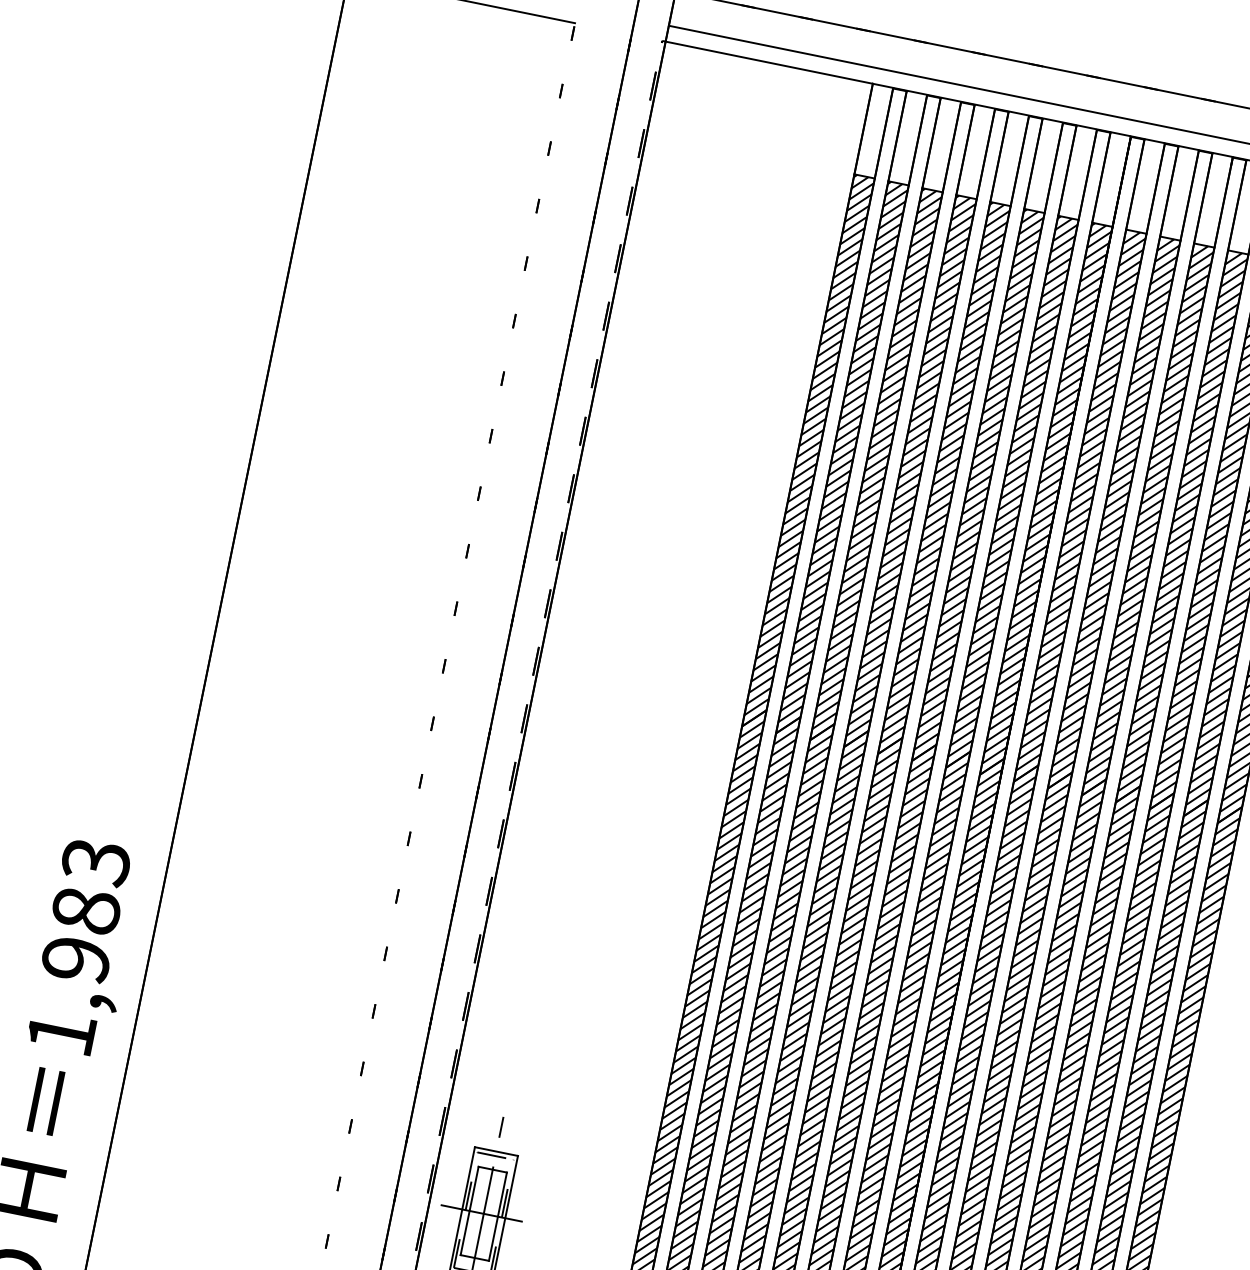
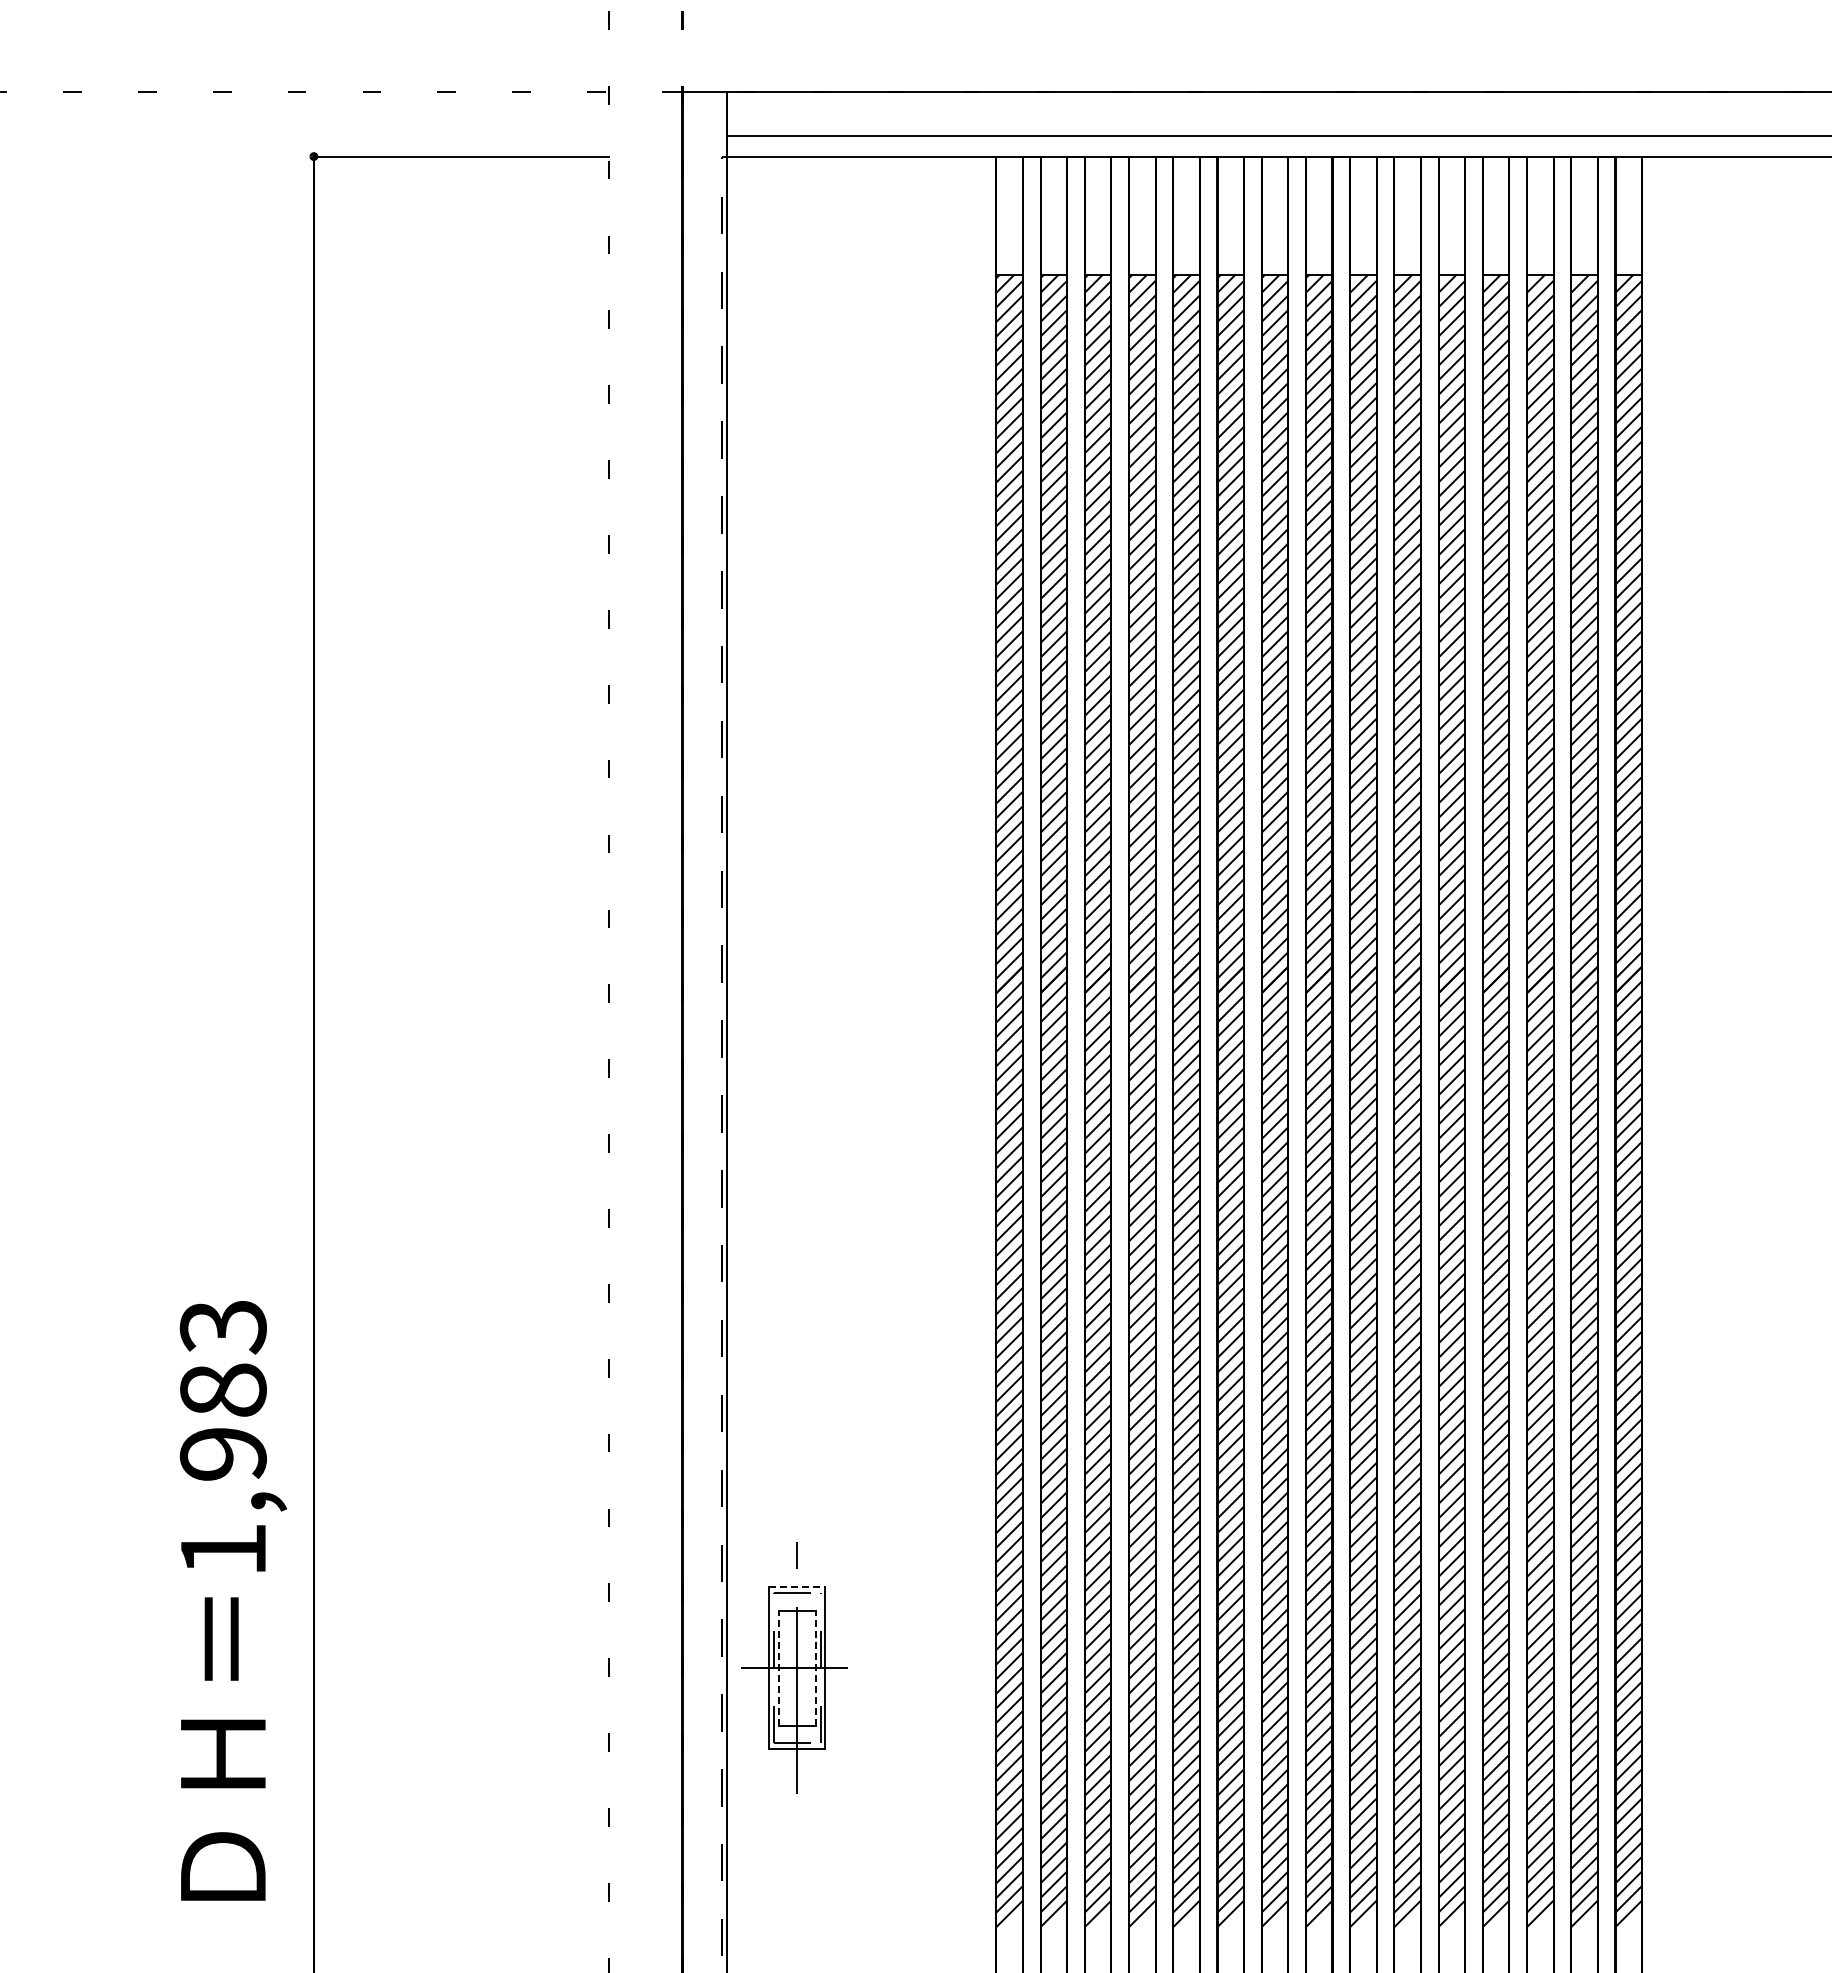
line: (496, 1151) -> (797, 1587), solid -> dashed
line: (470, 1210) -> (779, 1667), solid -> dashed
line: (497, 1216) -> (815, 1667), solid -> dashed

